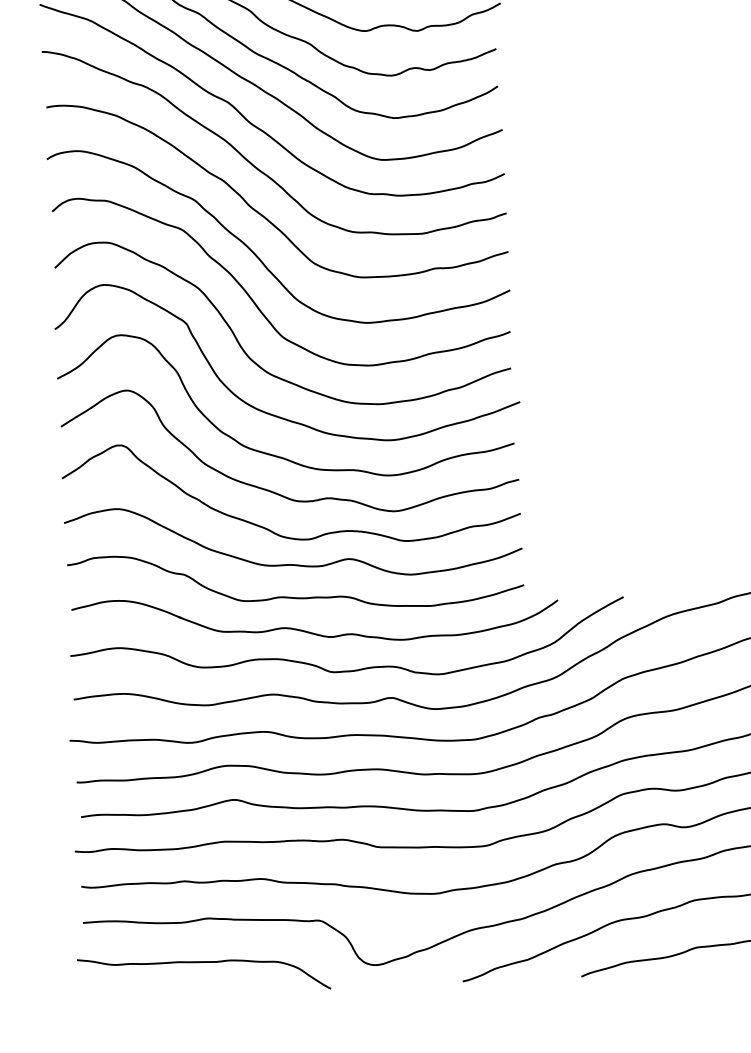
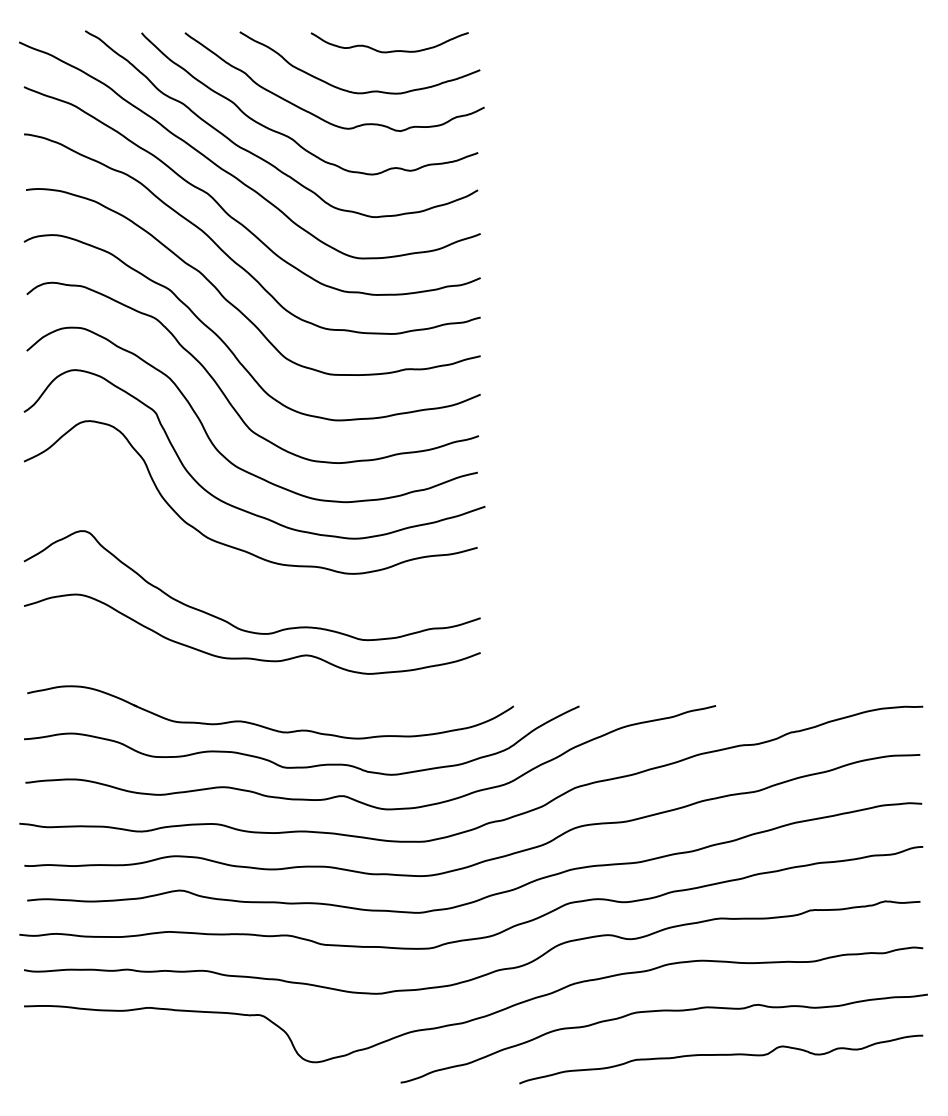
curve: (272, 490) -> (233, 583), removed
curve: (294, 596) -> (250, 690), removed
curve: (203, 963) -> (142, 1052), removed

